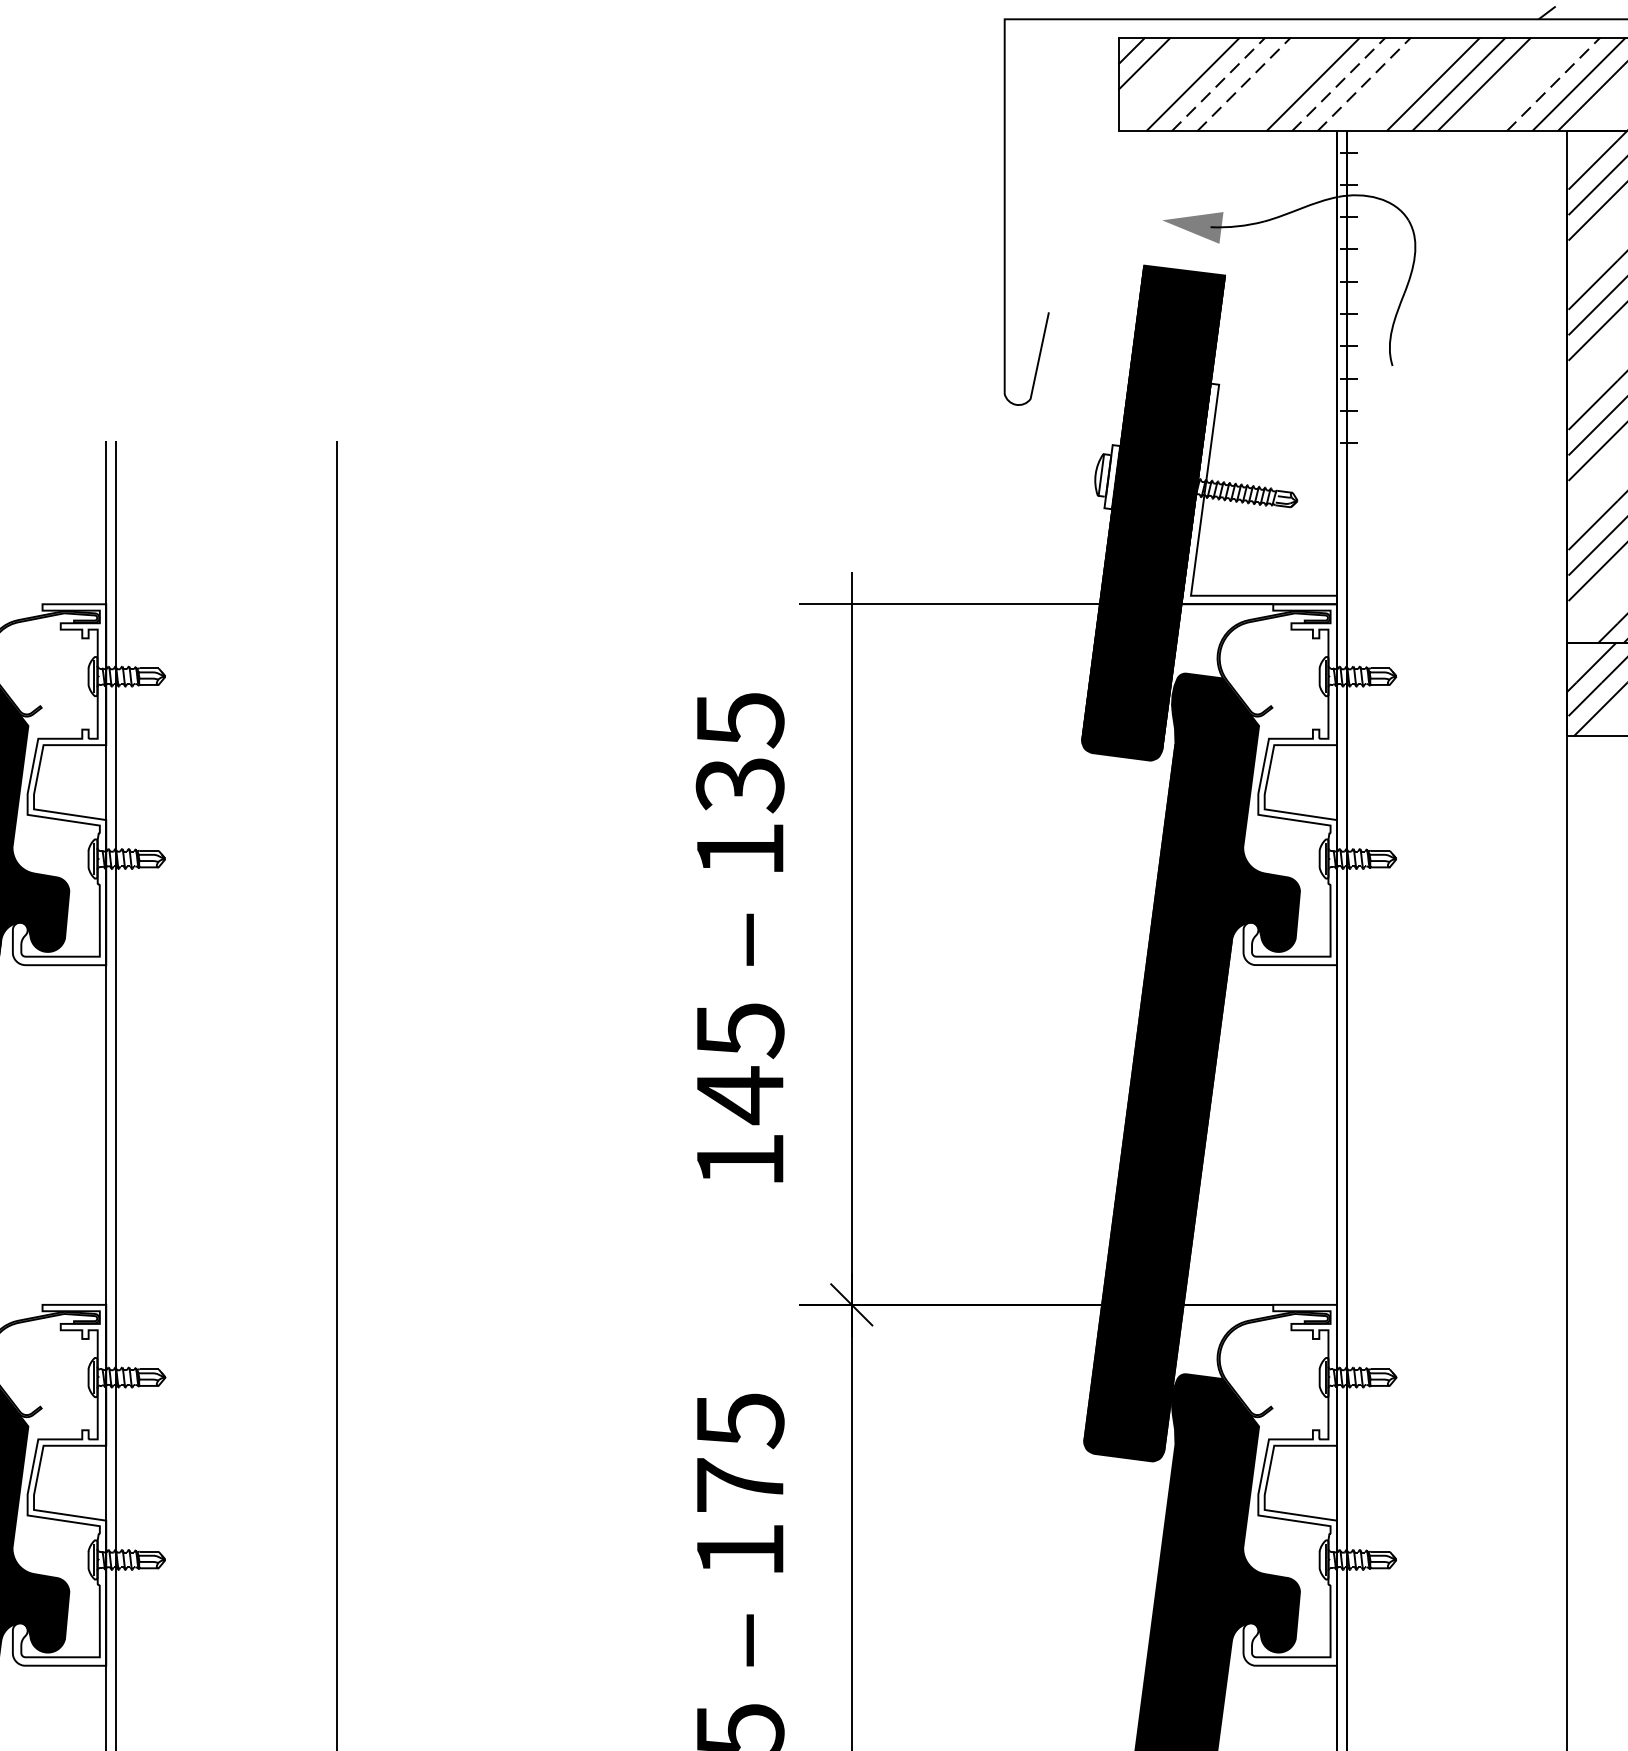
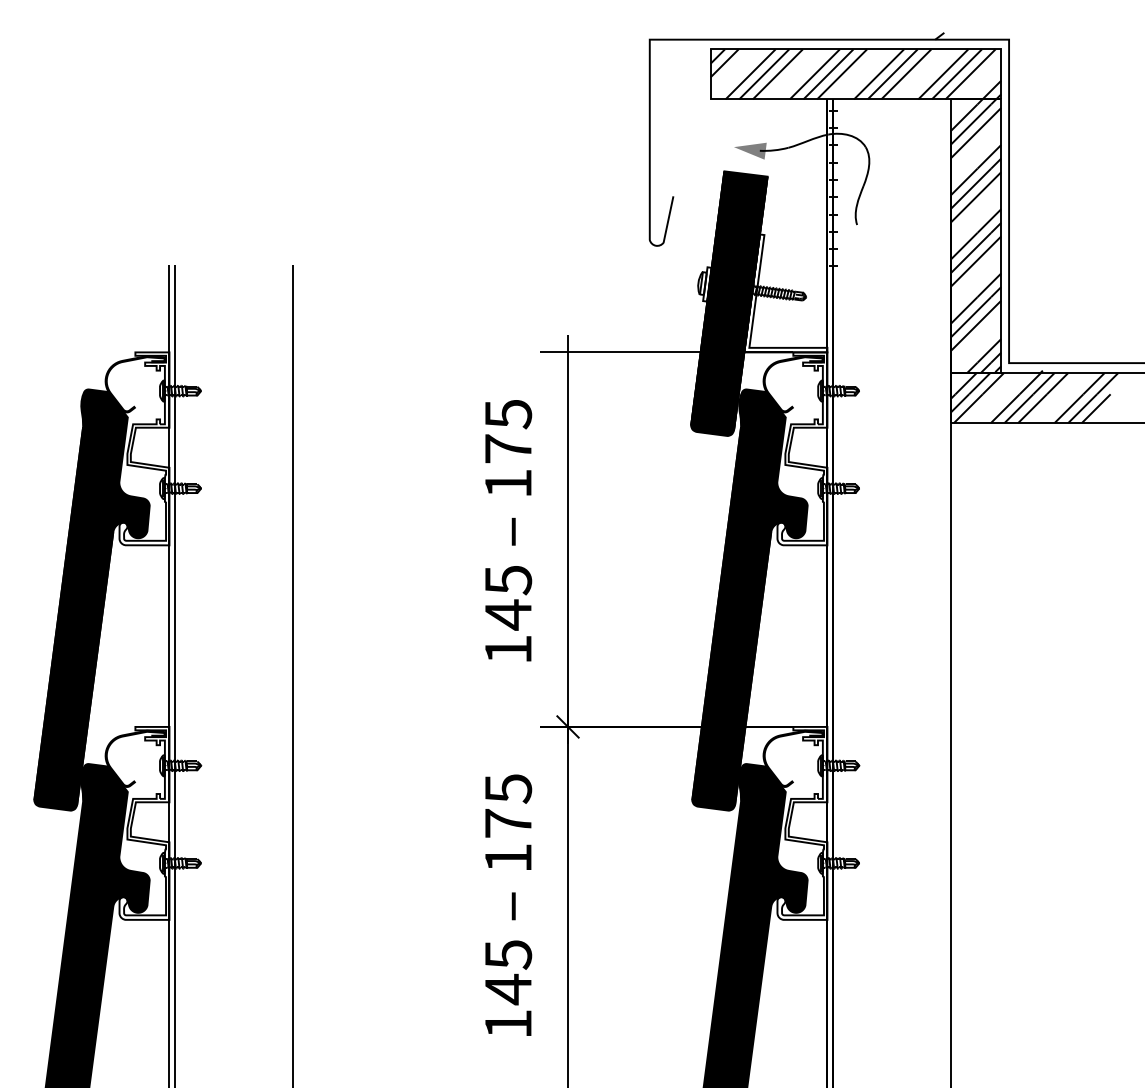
line: (1219, 84) -> (764, 74), dashed -> solid
line: (1245, 84) -> (778, 74), dashed -> solid
line: (1338, 84) -> (828, 74), dashed -> solid
line: (1365, 84) -> (842, 74), dashed -> solid
line: (1554, 84) -> (943, 74), dashed -> solid
text: (740, 785) -> (508, 449), 135 -> 175

